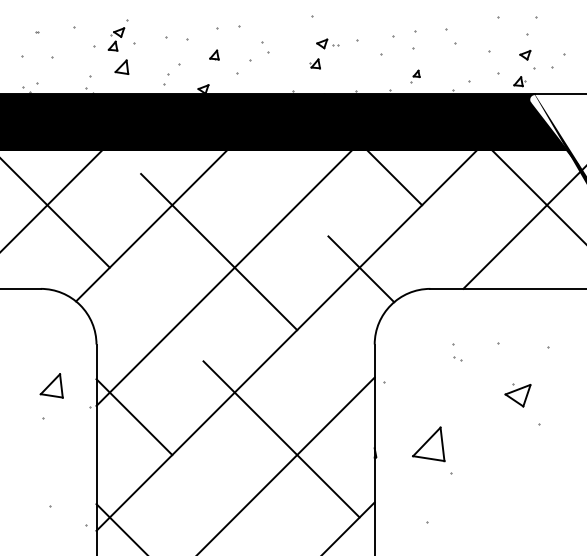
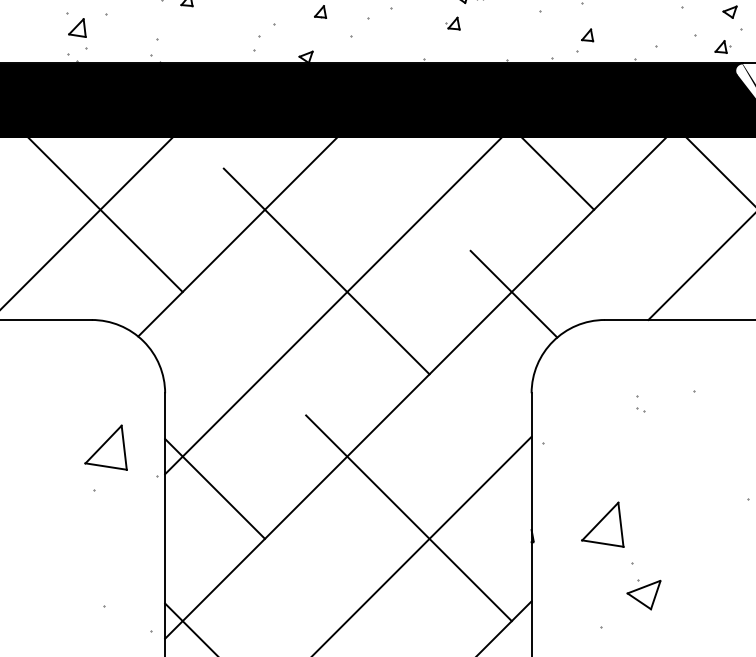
part: (121, 66) -> (76, 27), moved
part: (415, 76) -> (585, 40), size x1.43
part: (457, 352) -> (640, 403), size x0.71
part: (51, 385) -> (105, 447), size x1.43
part: (517, 395) -> (643, 594), moved

